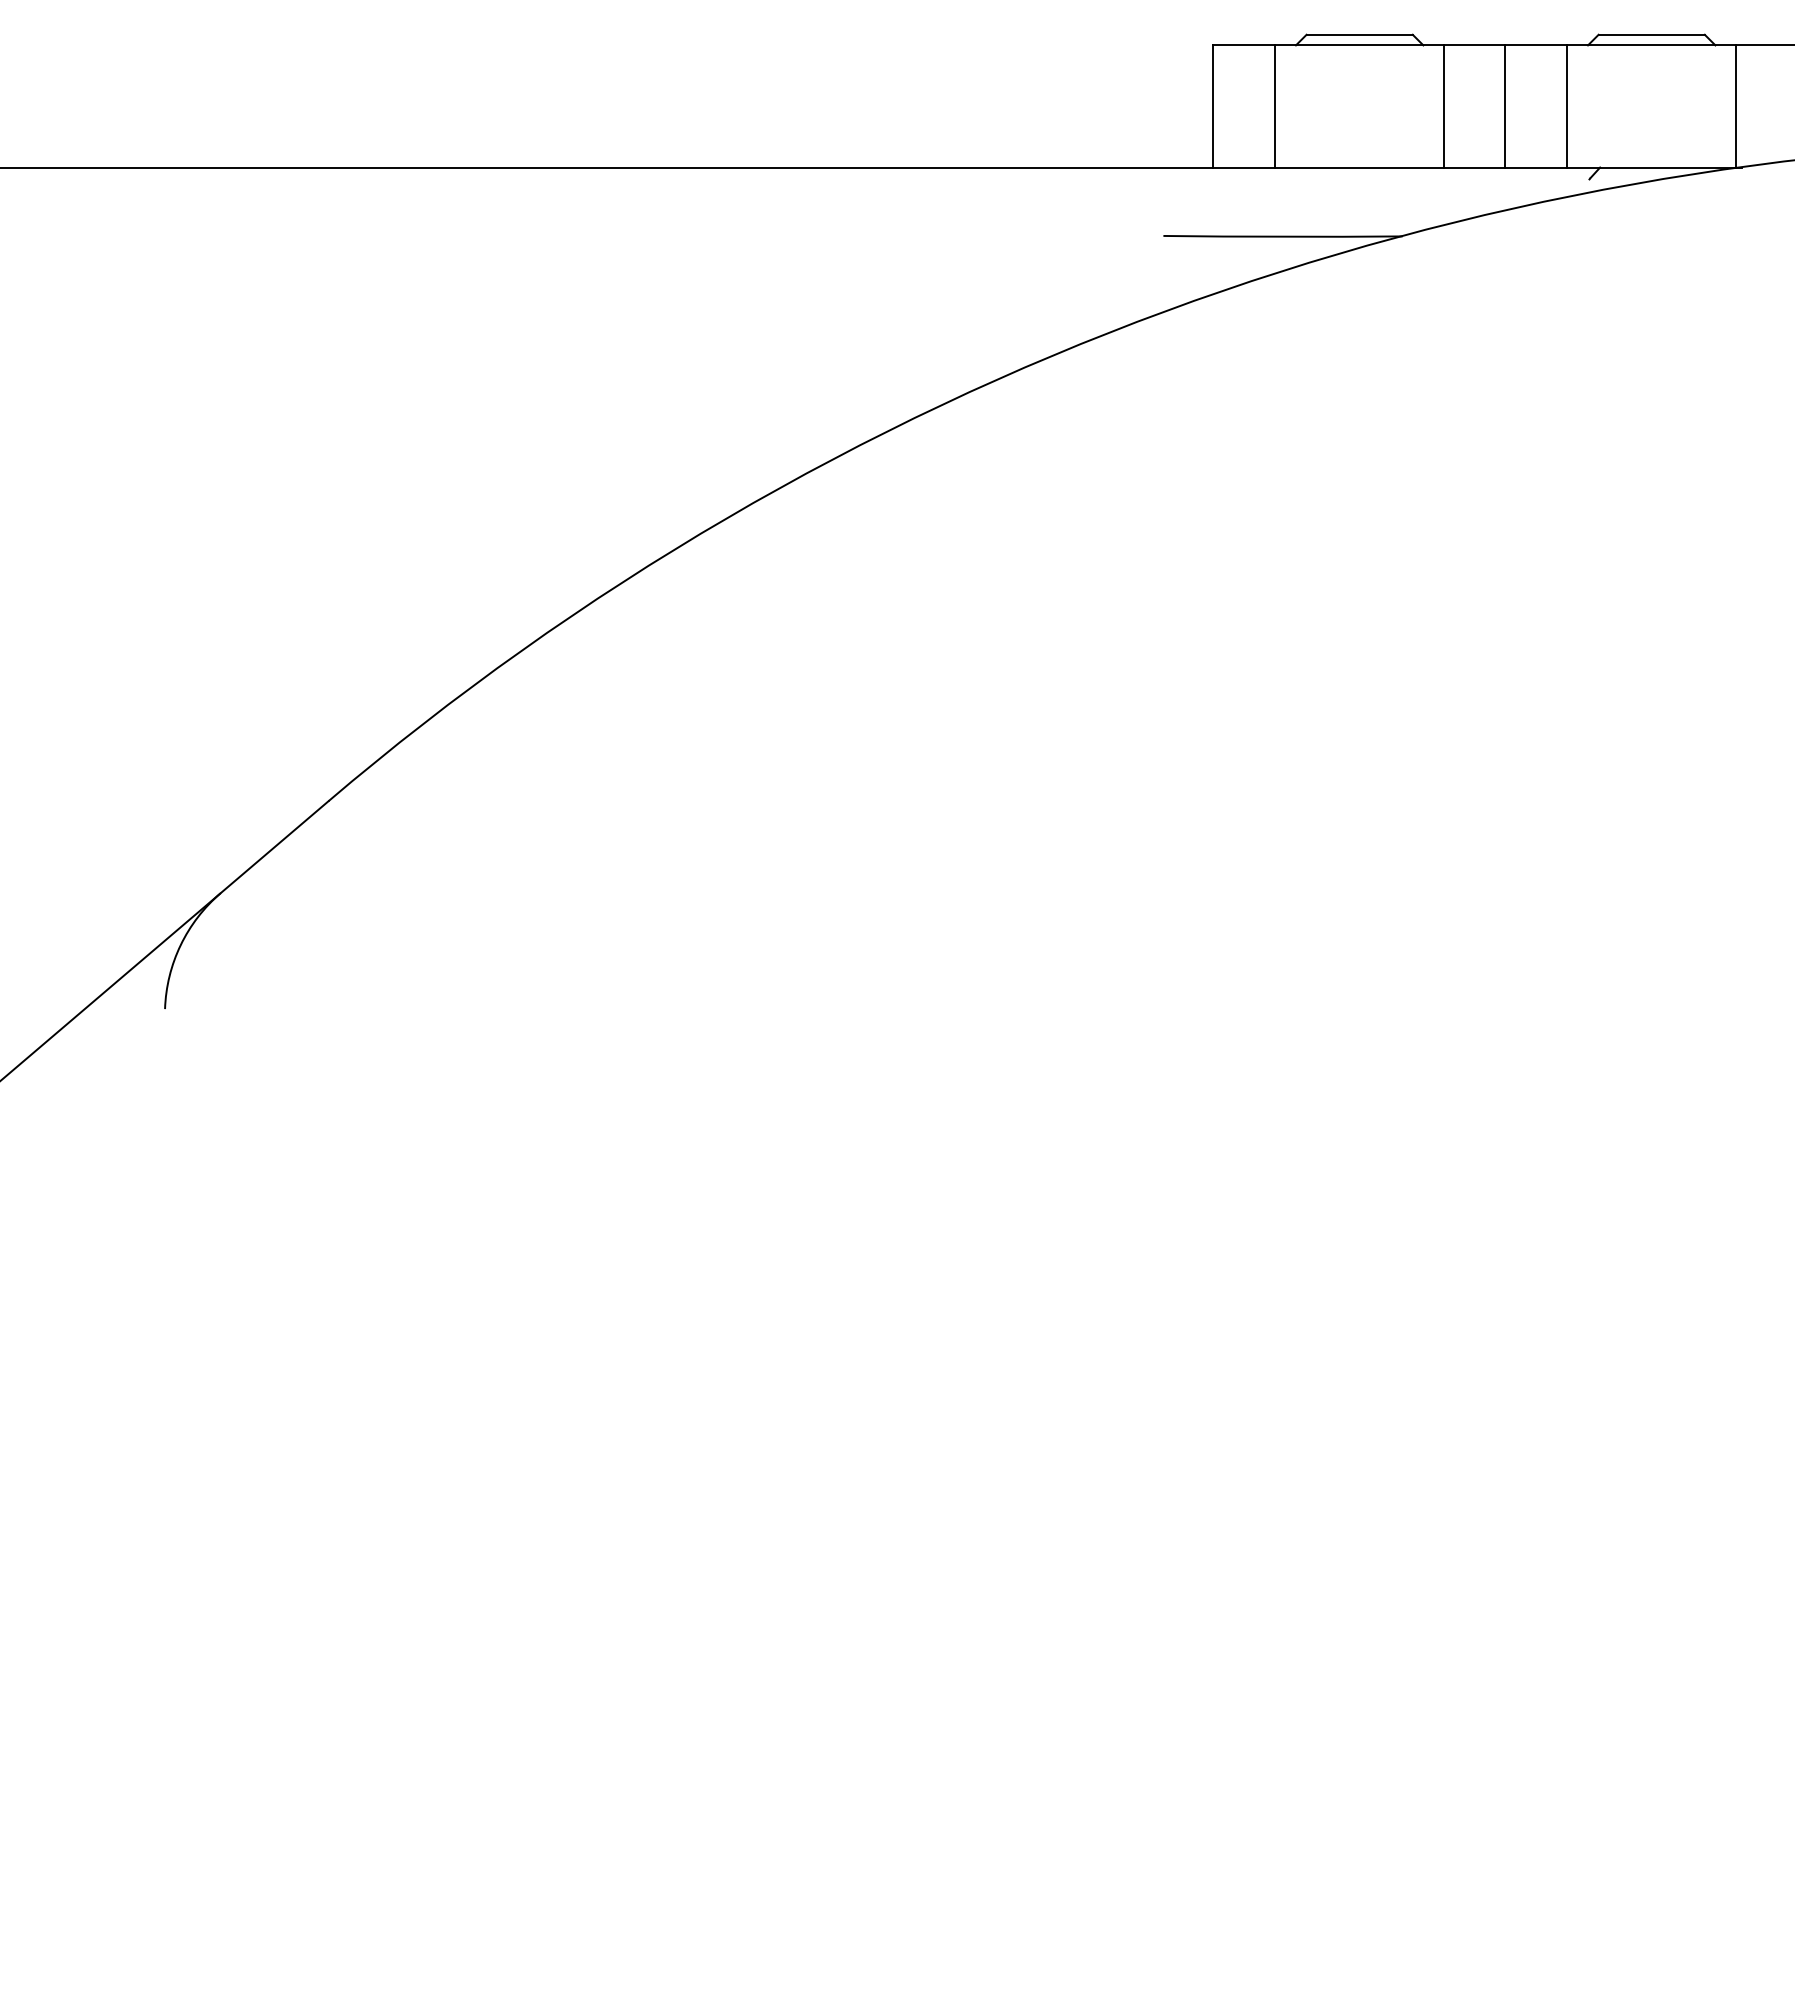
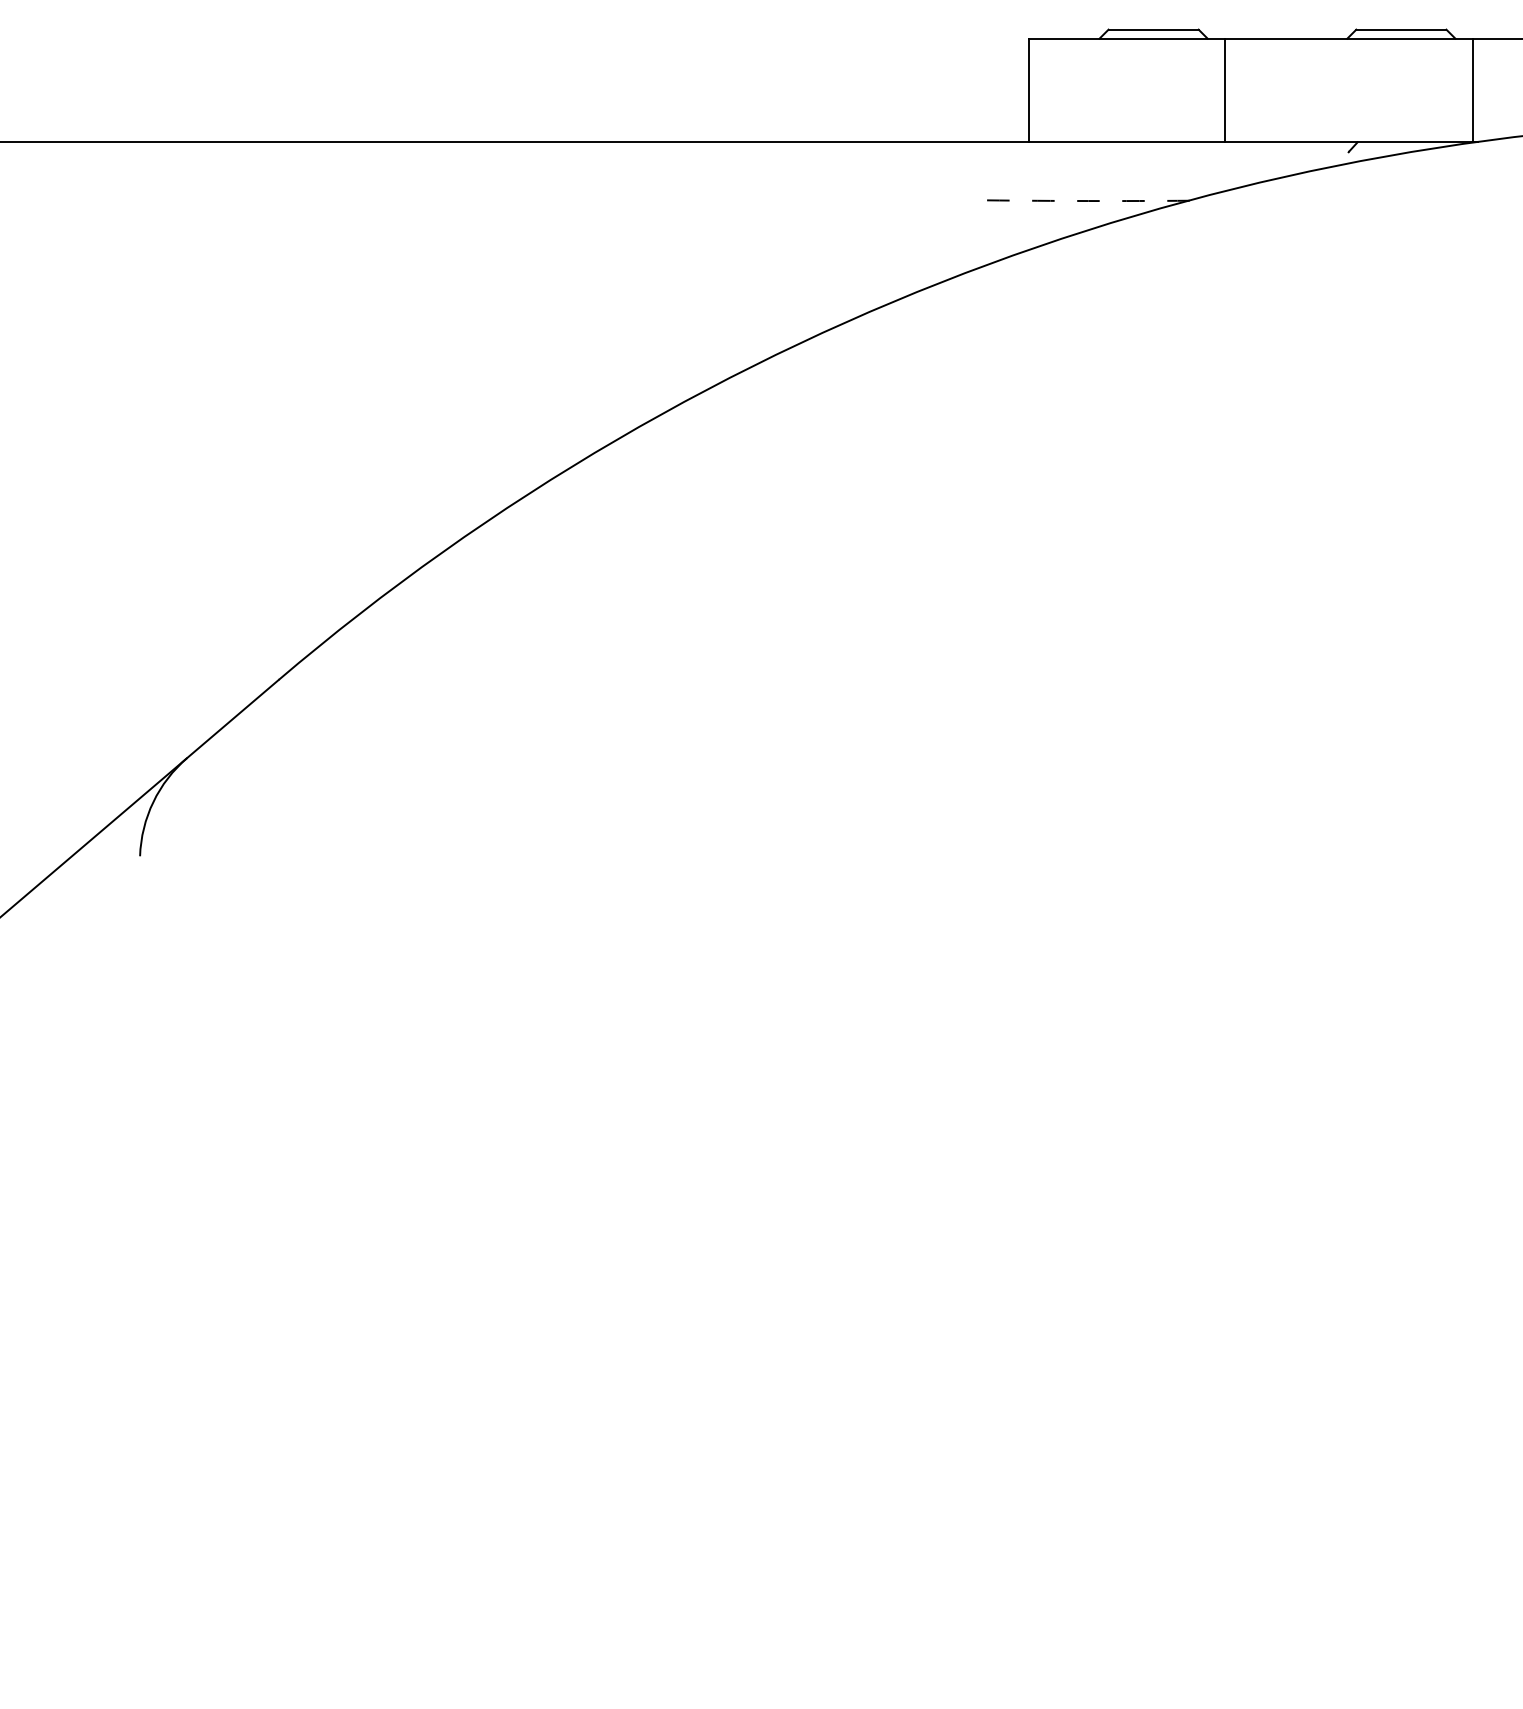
line: (1275, 106) -> (1082, 90), removed
line: (1505, 106) -> (1277, 90), removed
line: (1567, 106) -> (1329, 90), removed
arc: (1283, 236) -> (1088, 200), solid -> dashed

